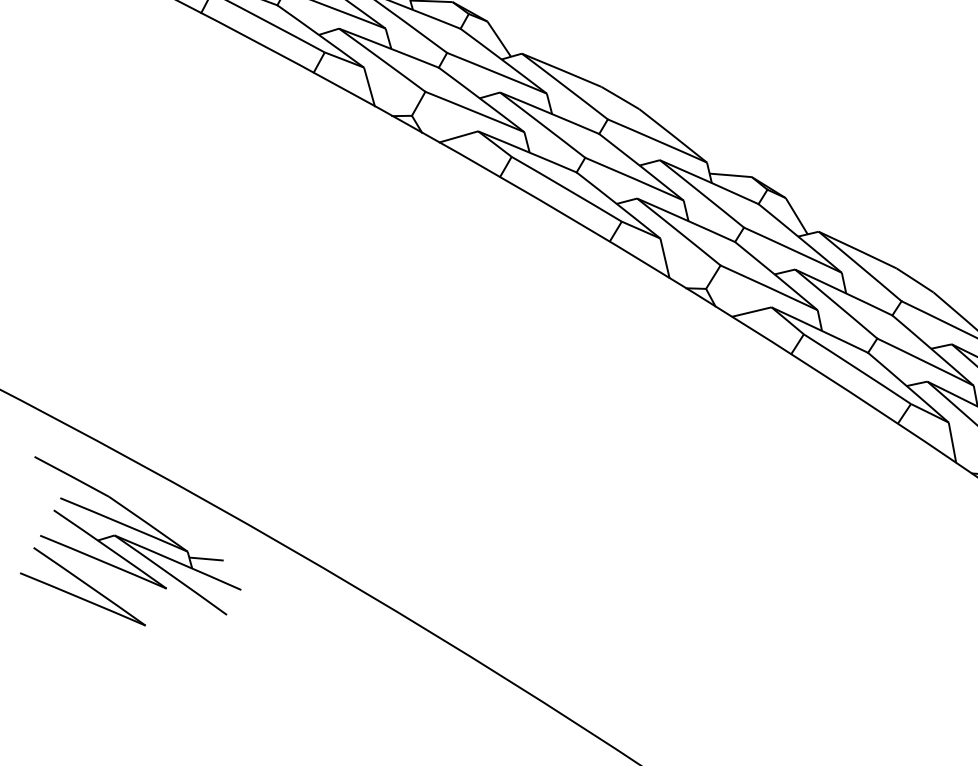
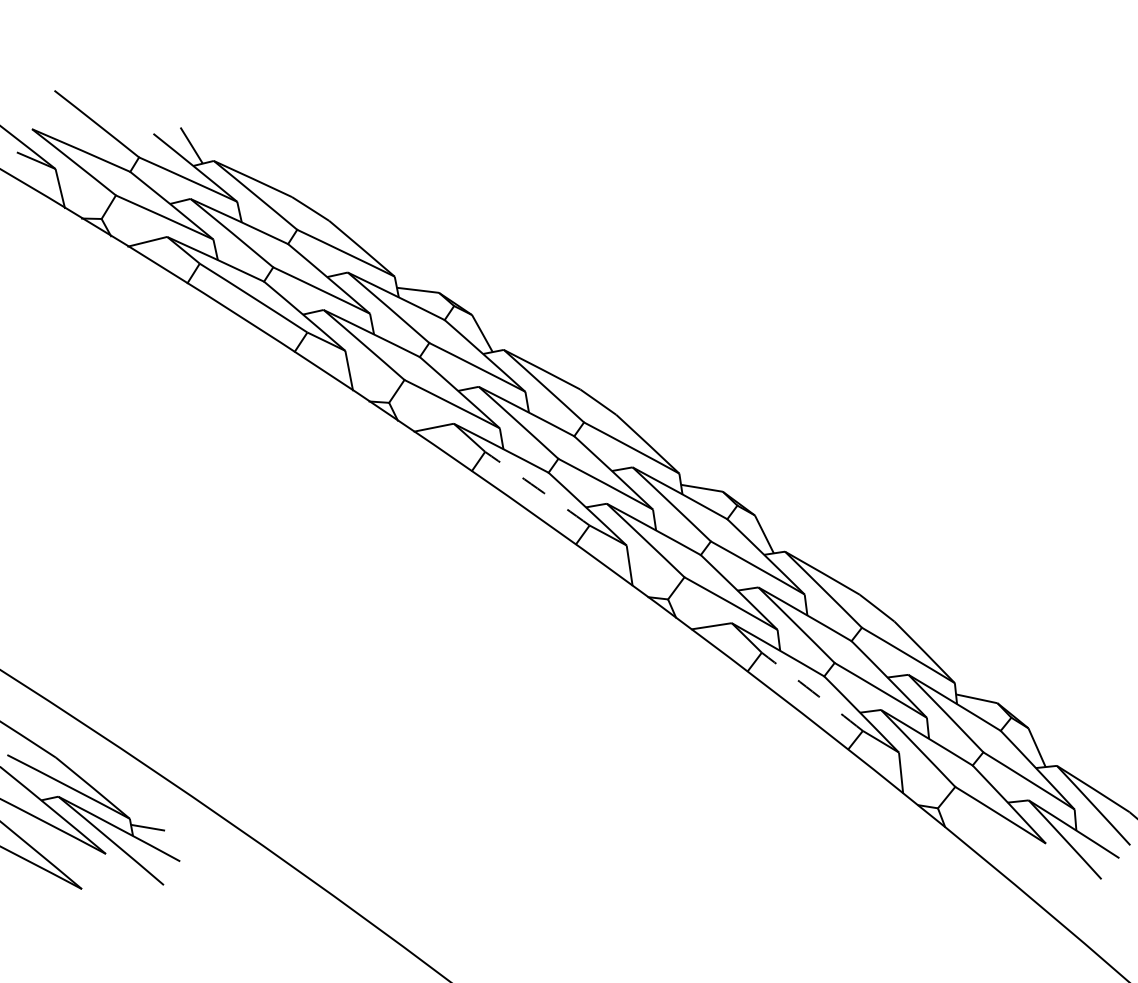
arc: (566, 189) -> (537, 488), solid -> dashed
arc: (857, 368) -> (812, 691), solid -> dashed

